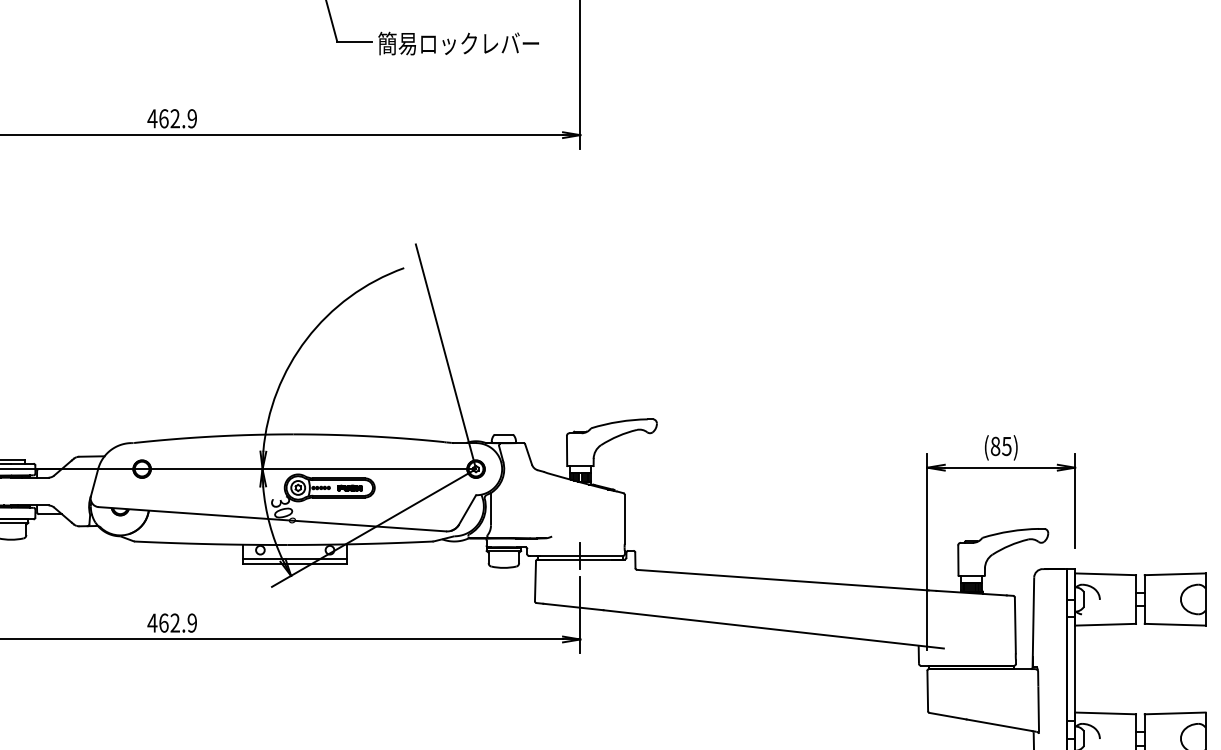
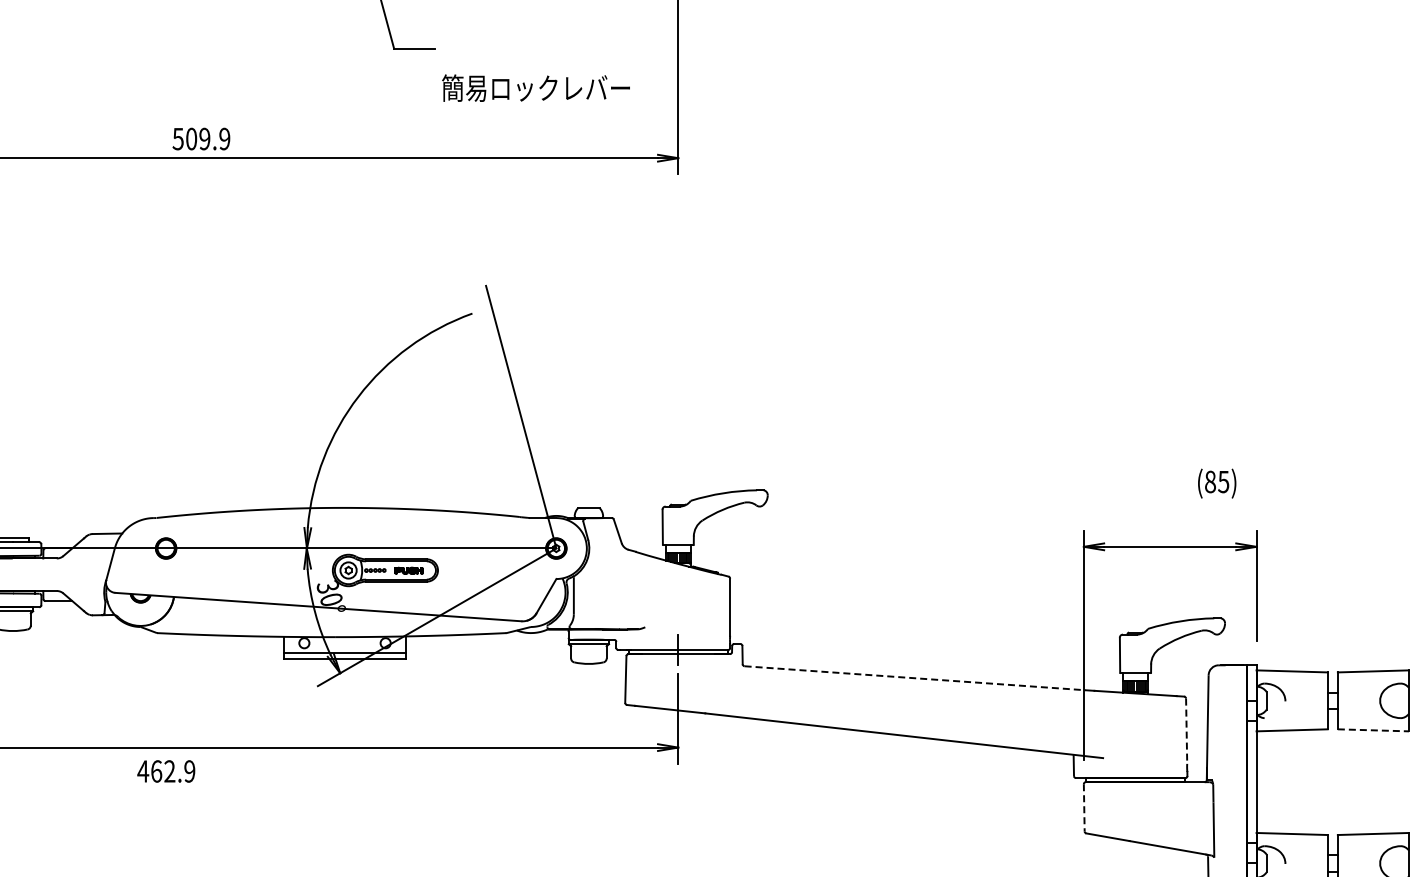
text: (458, 42) -> (535, 87), moved
text: (163, 118) -> (191, 138), 462.9 -> 509.9
text: (1001, 447) -> (1217, 483), moved
line: (782, 580) -> (914, 678), solid -> dashed
text: (172, 623) -> (166, 771), moved
line: (1175, 624) -> (1373, 730), solid -> dashed
line: (1015, 625) -> (1186, 731), solid -> dashed
line: (927, 690) -> (1084, 807), solid -> dashed

